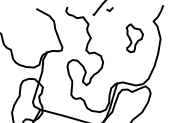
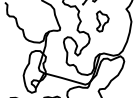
part: (134, 38) -> (102, 21), moved

